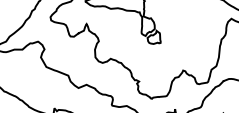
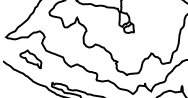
part: (25, 78) -> (30, 59), added

